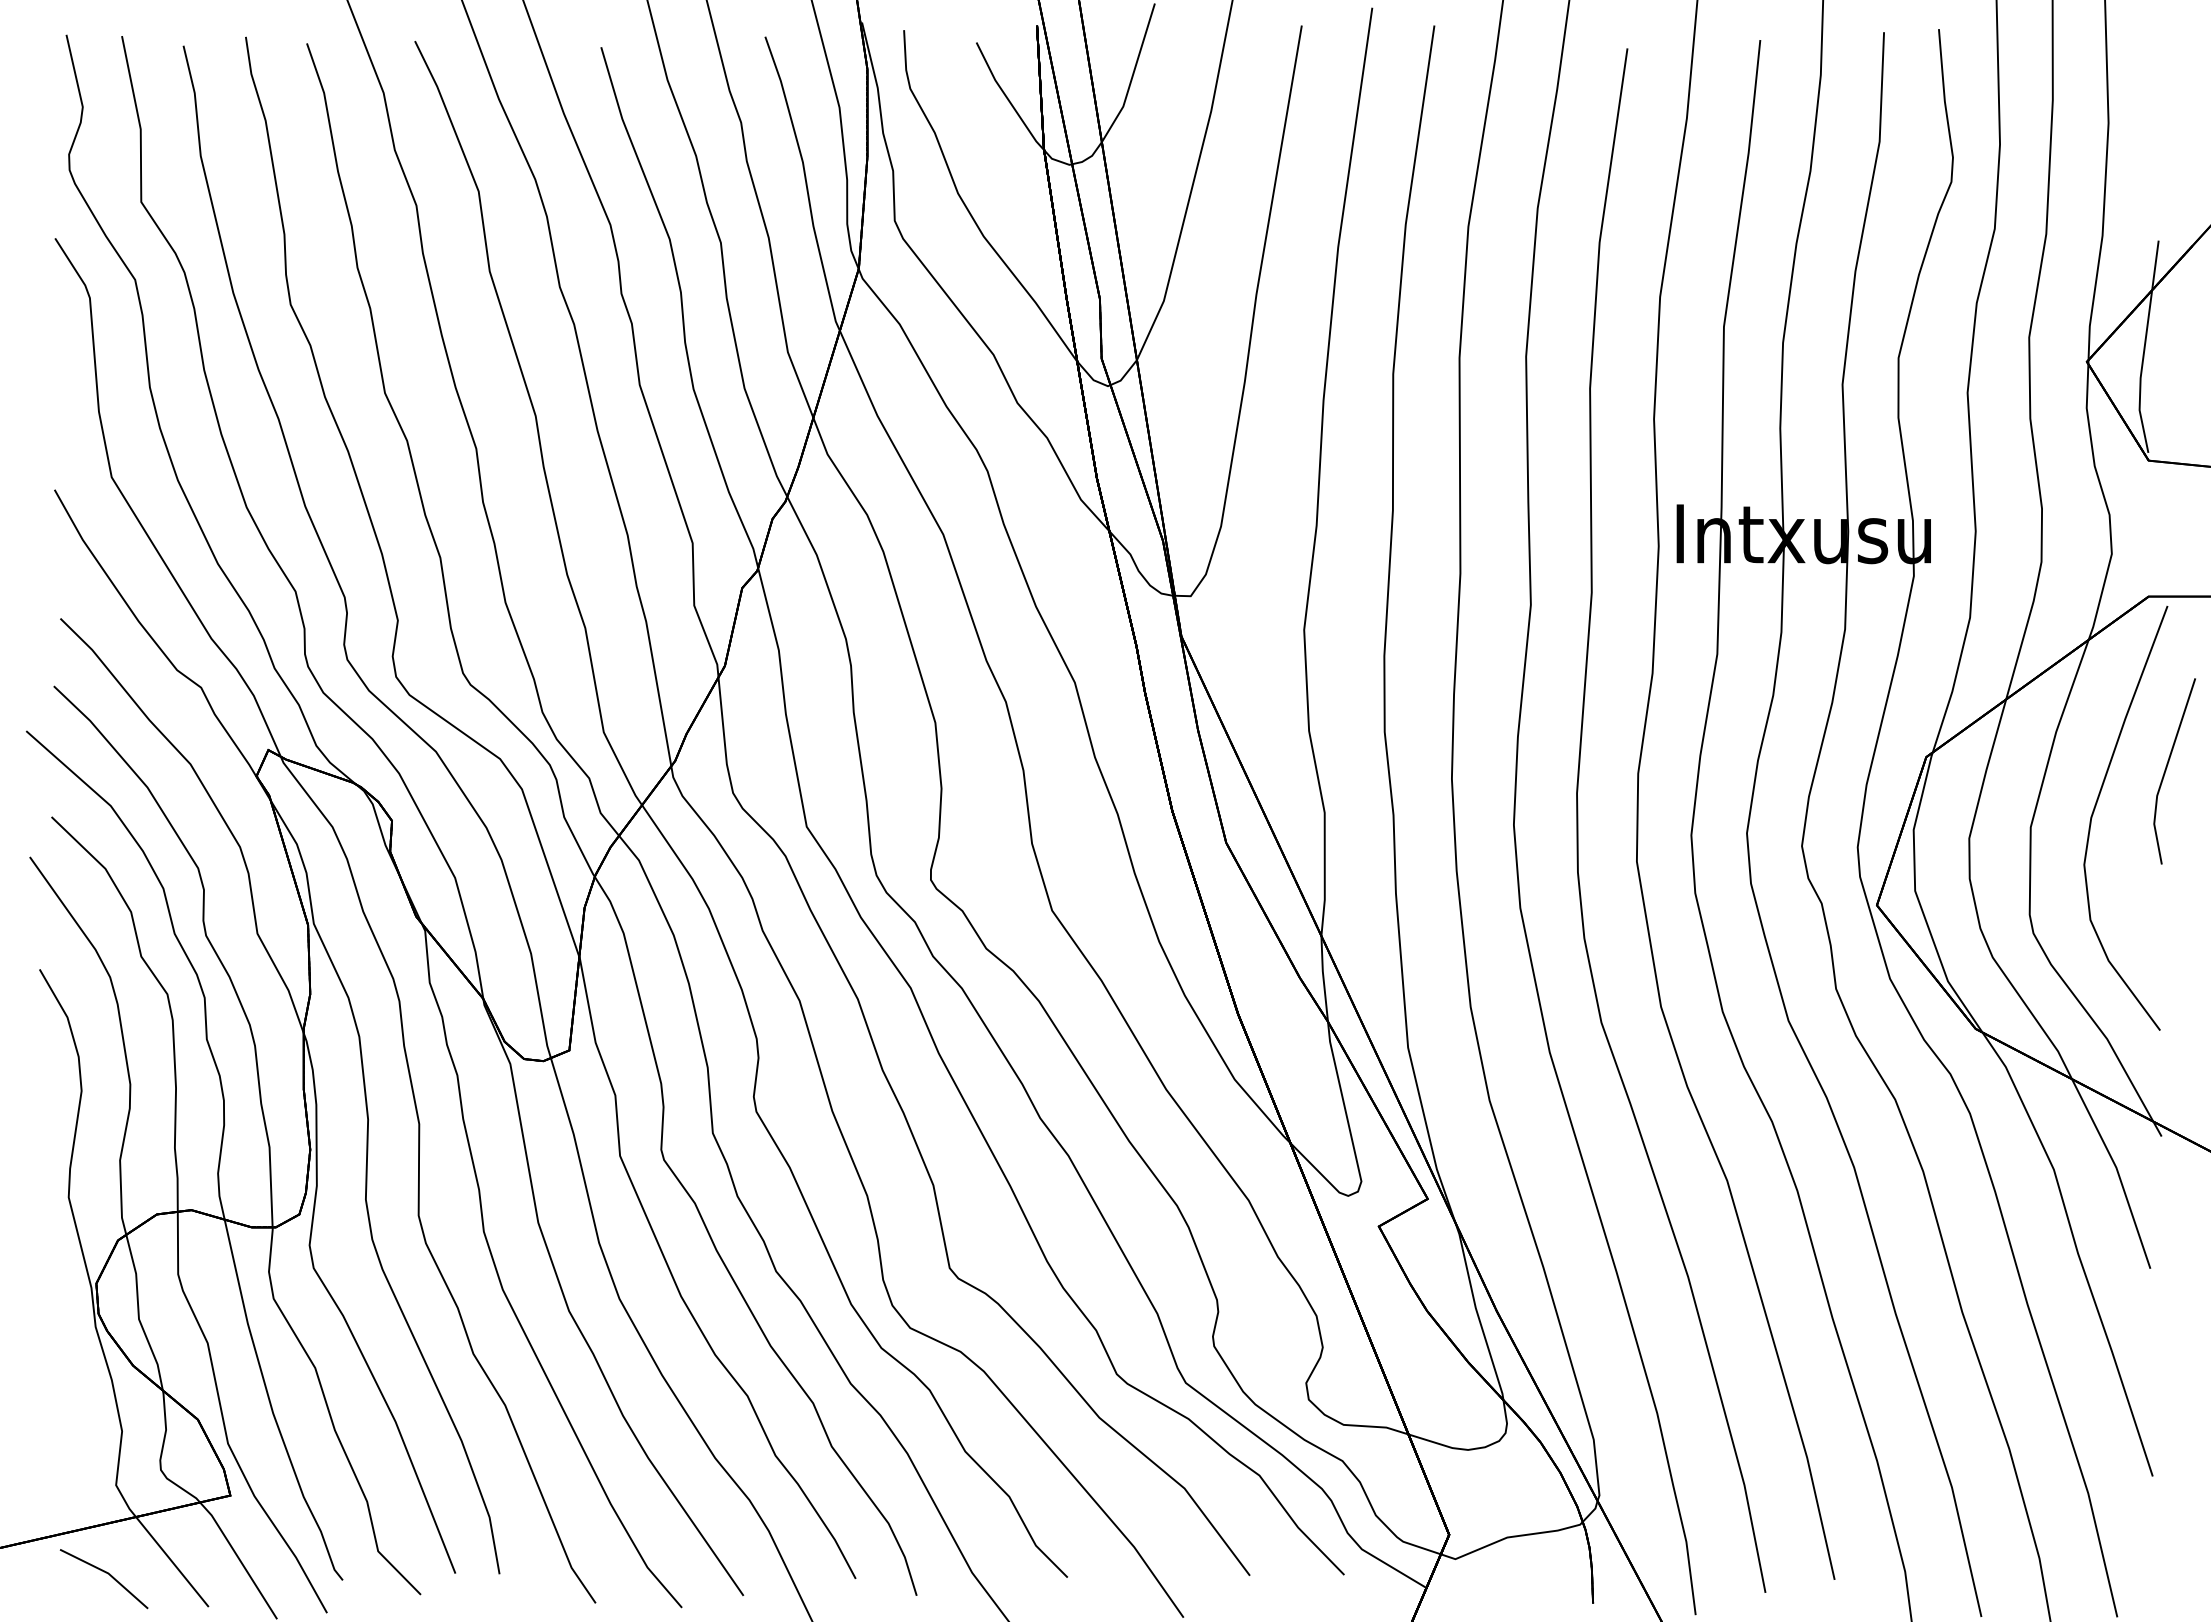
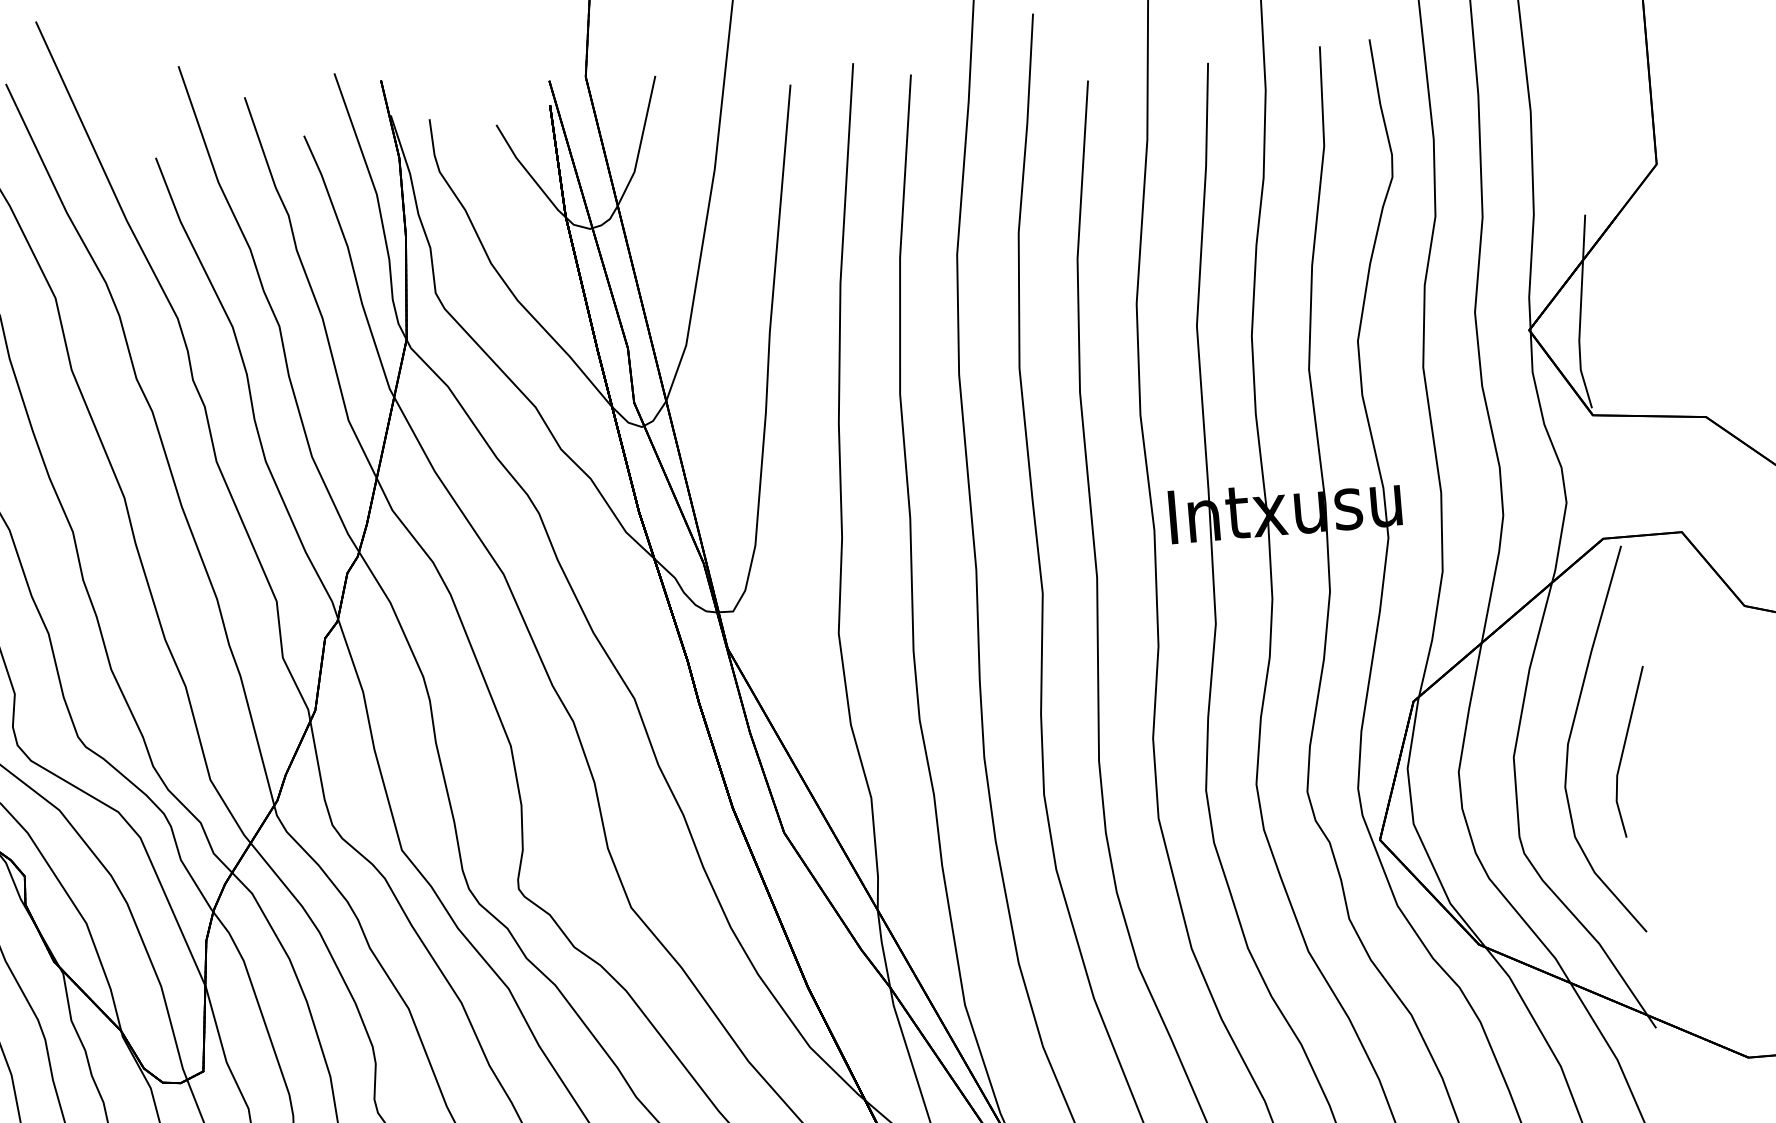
line: (2166, 771) -> (1623, 752), moved

